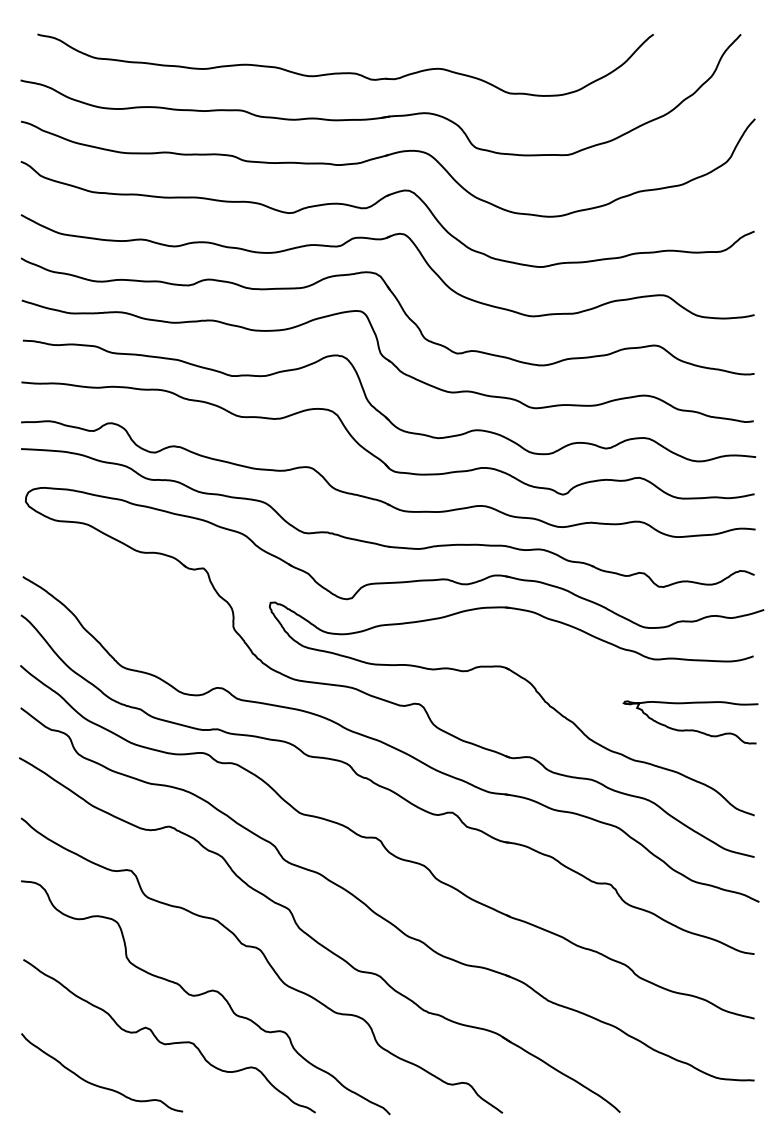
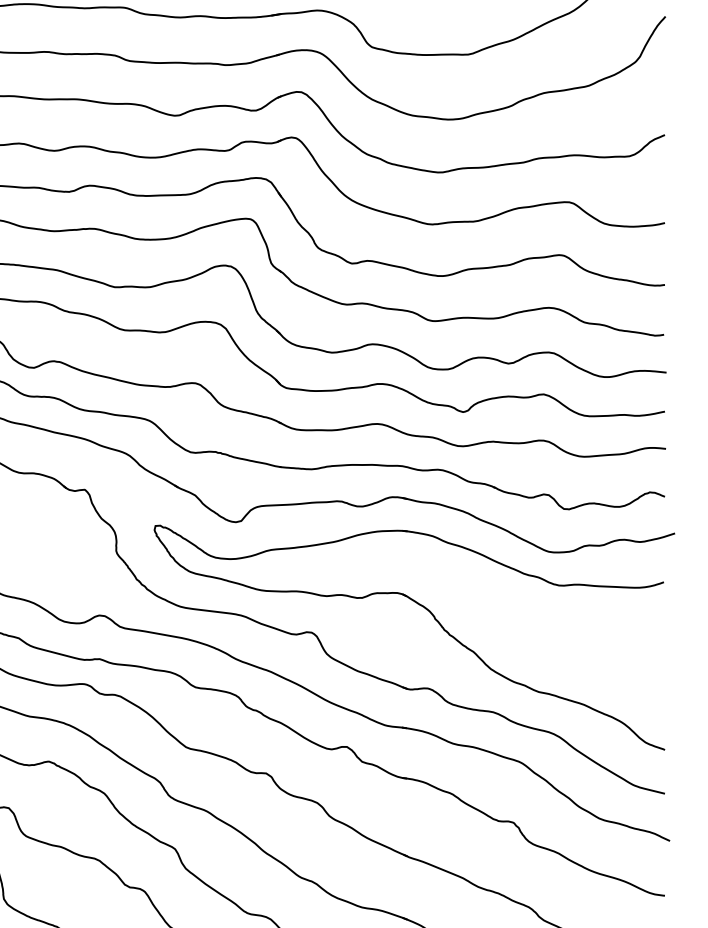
curve: (690, 729) -> (597, 659), removed

